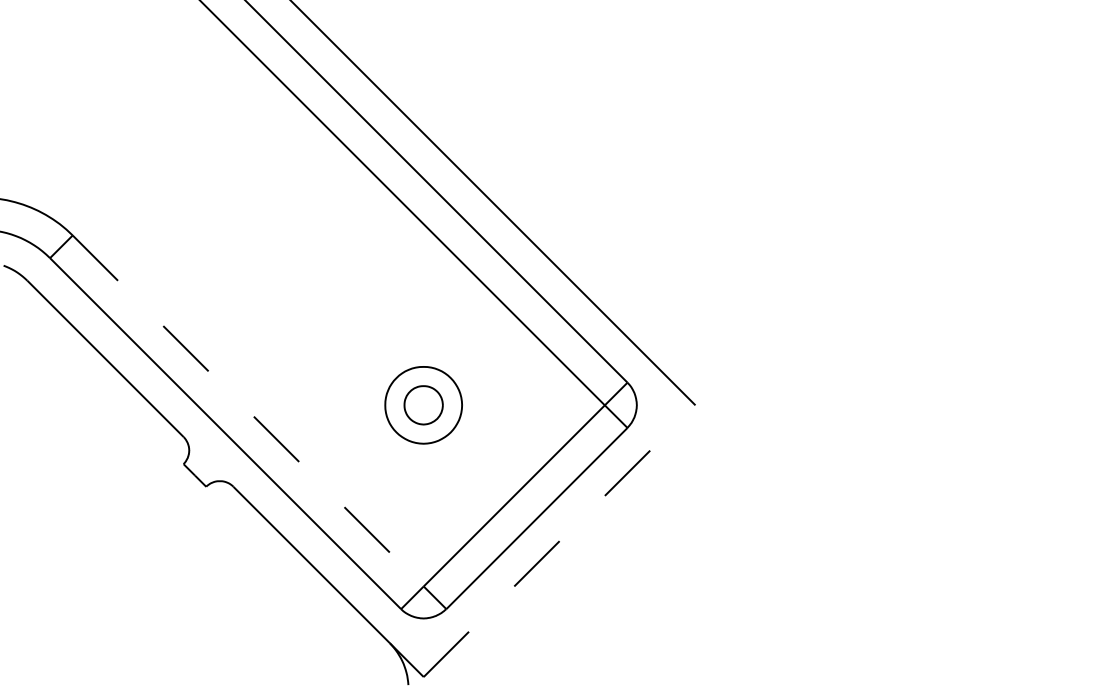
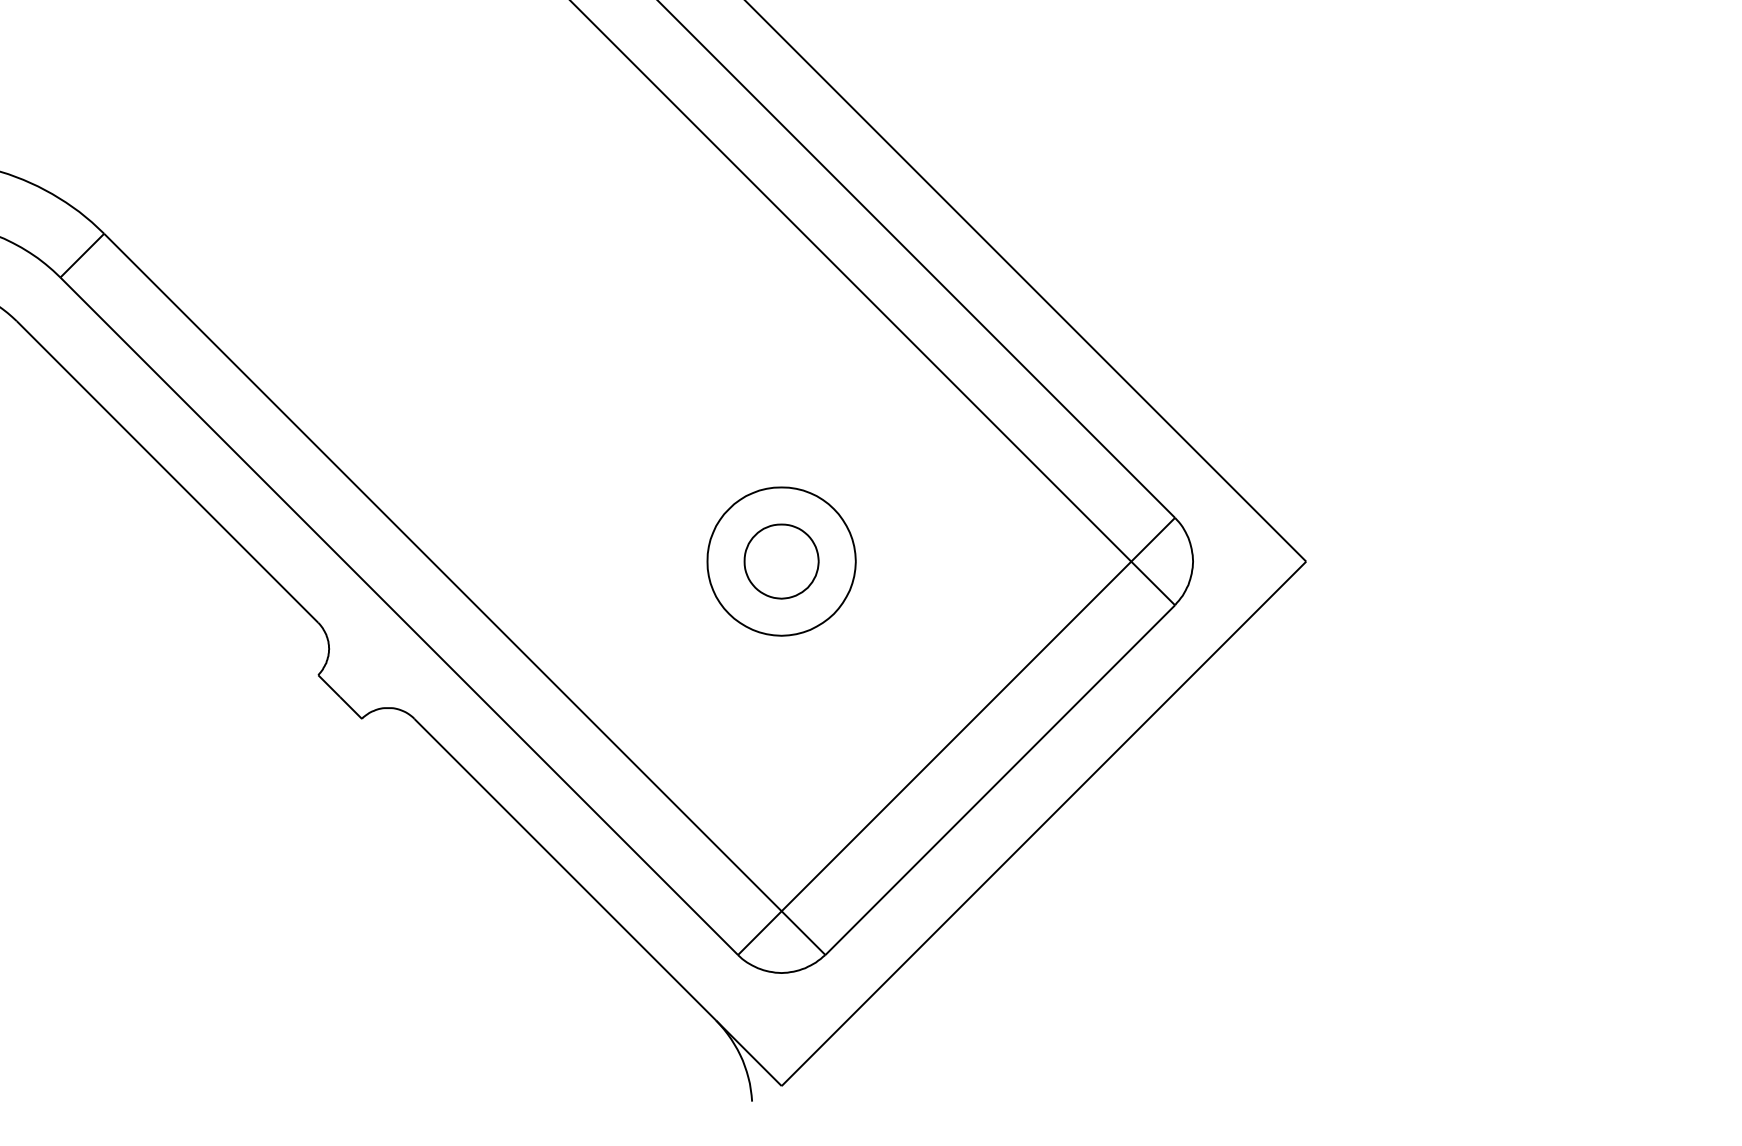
line: (248, 411) -> (443, 573), dashed -> solid
line: (559, 540) -> (1043, 822), dashed -> solid

